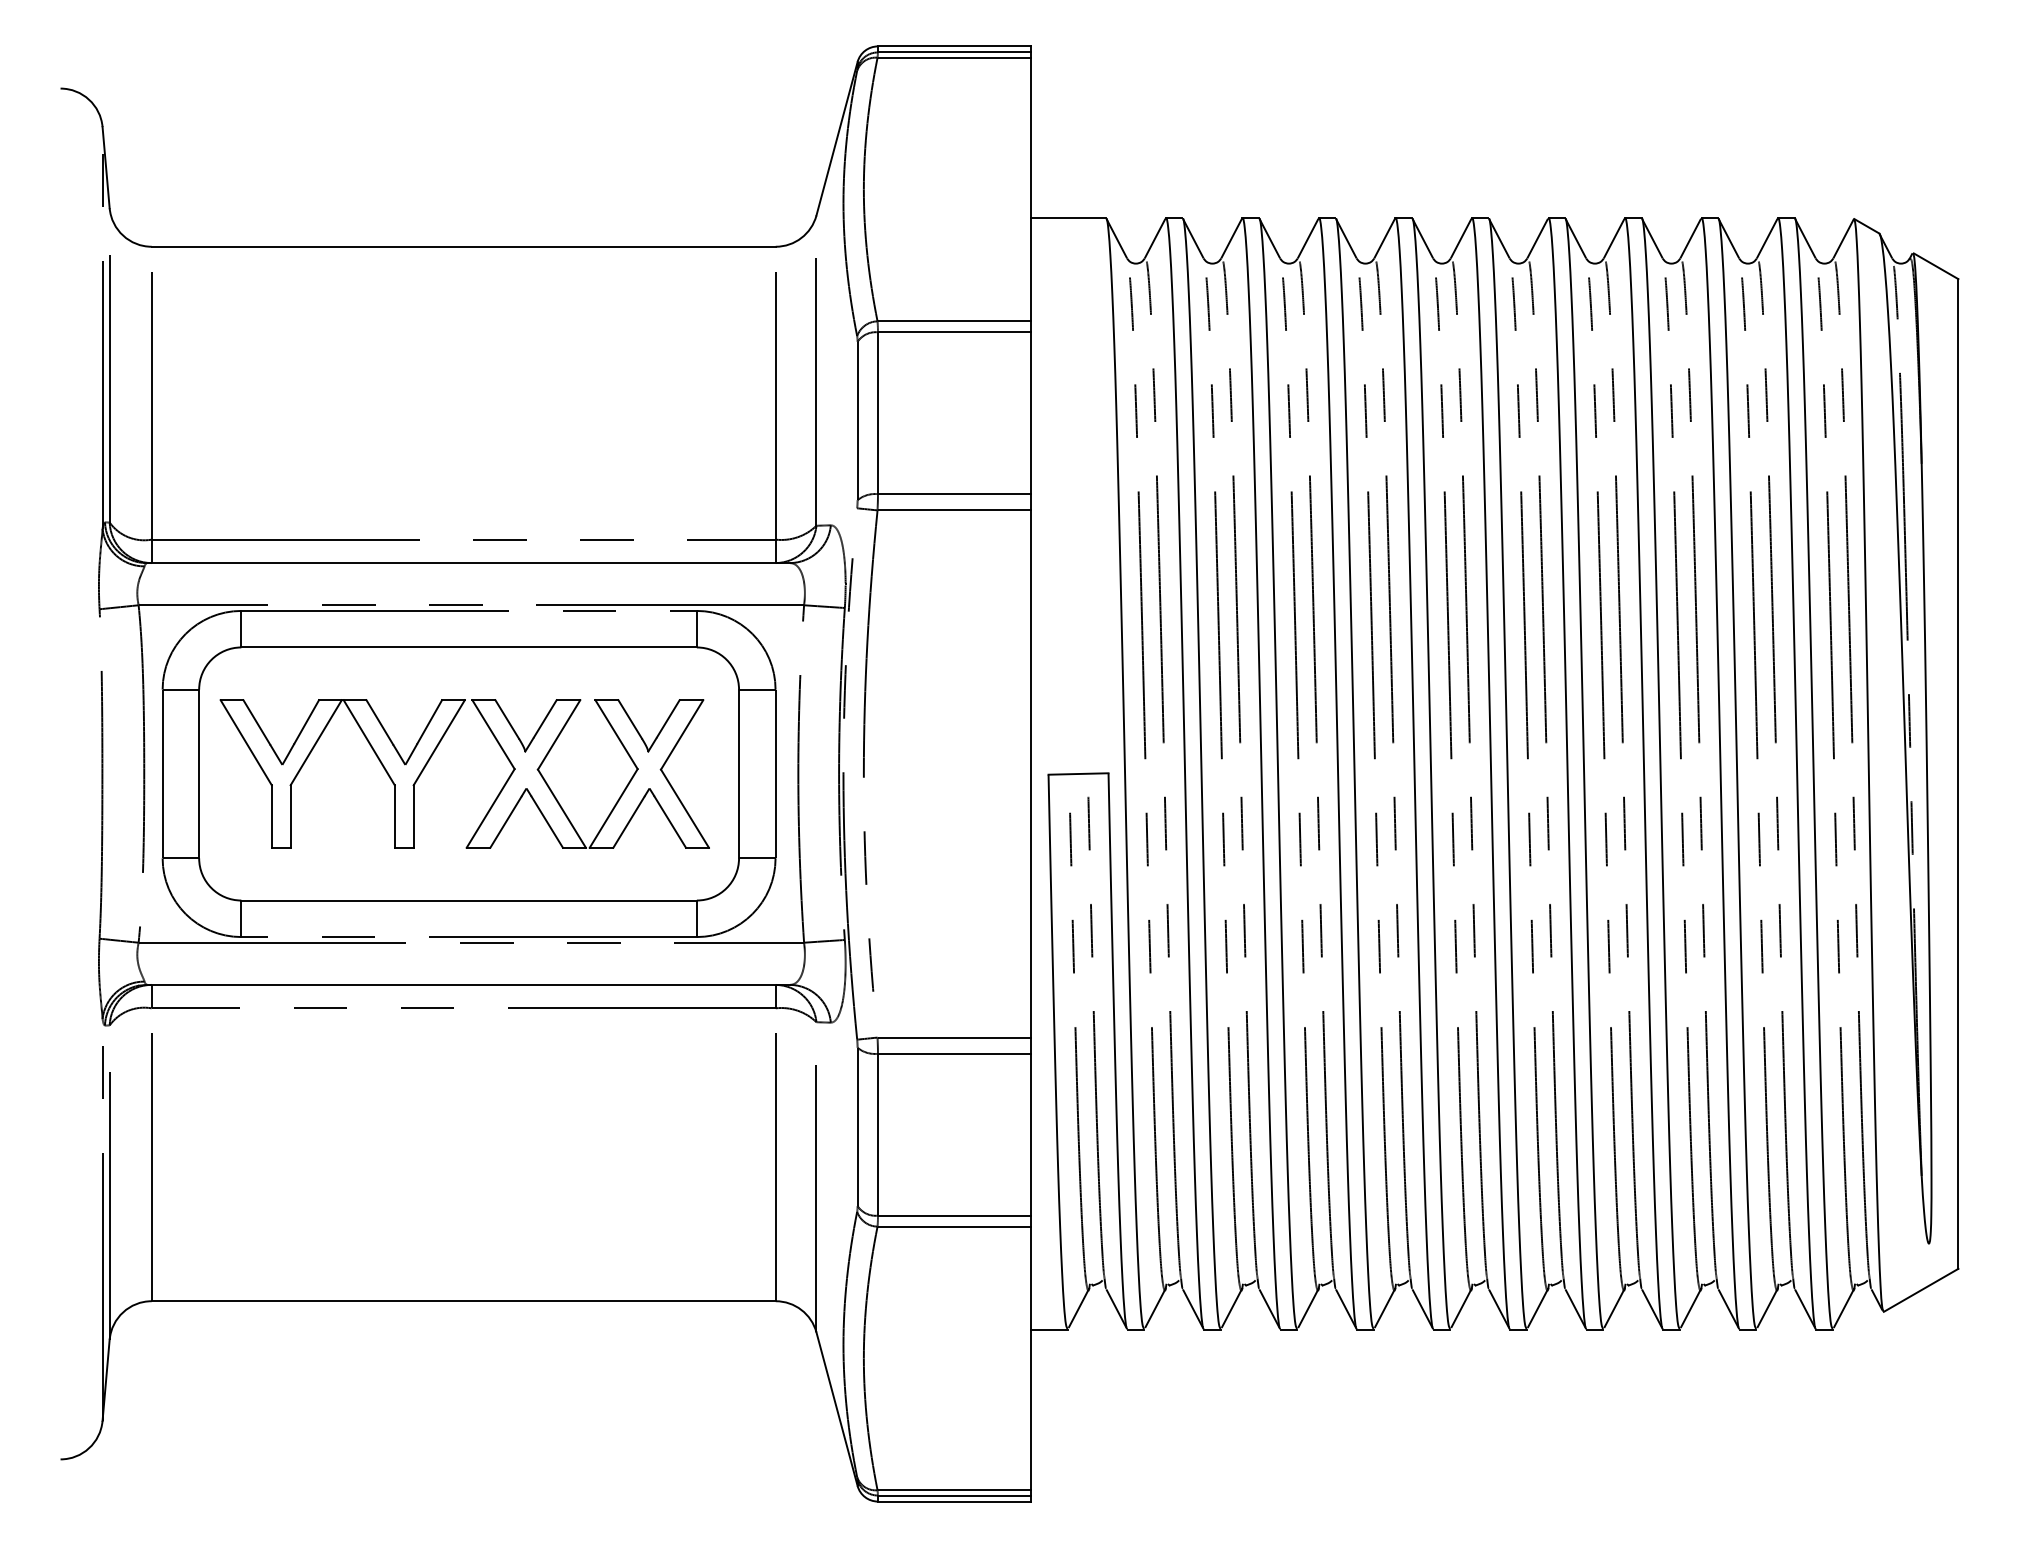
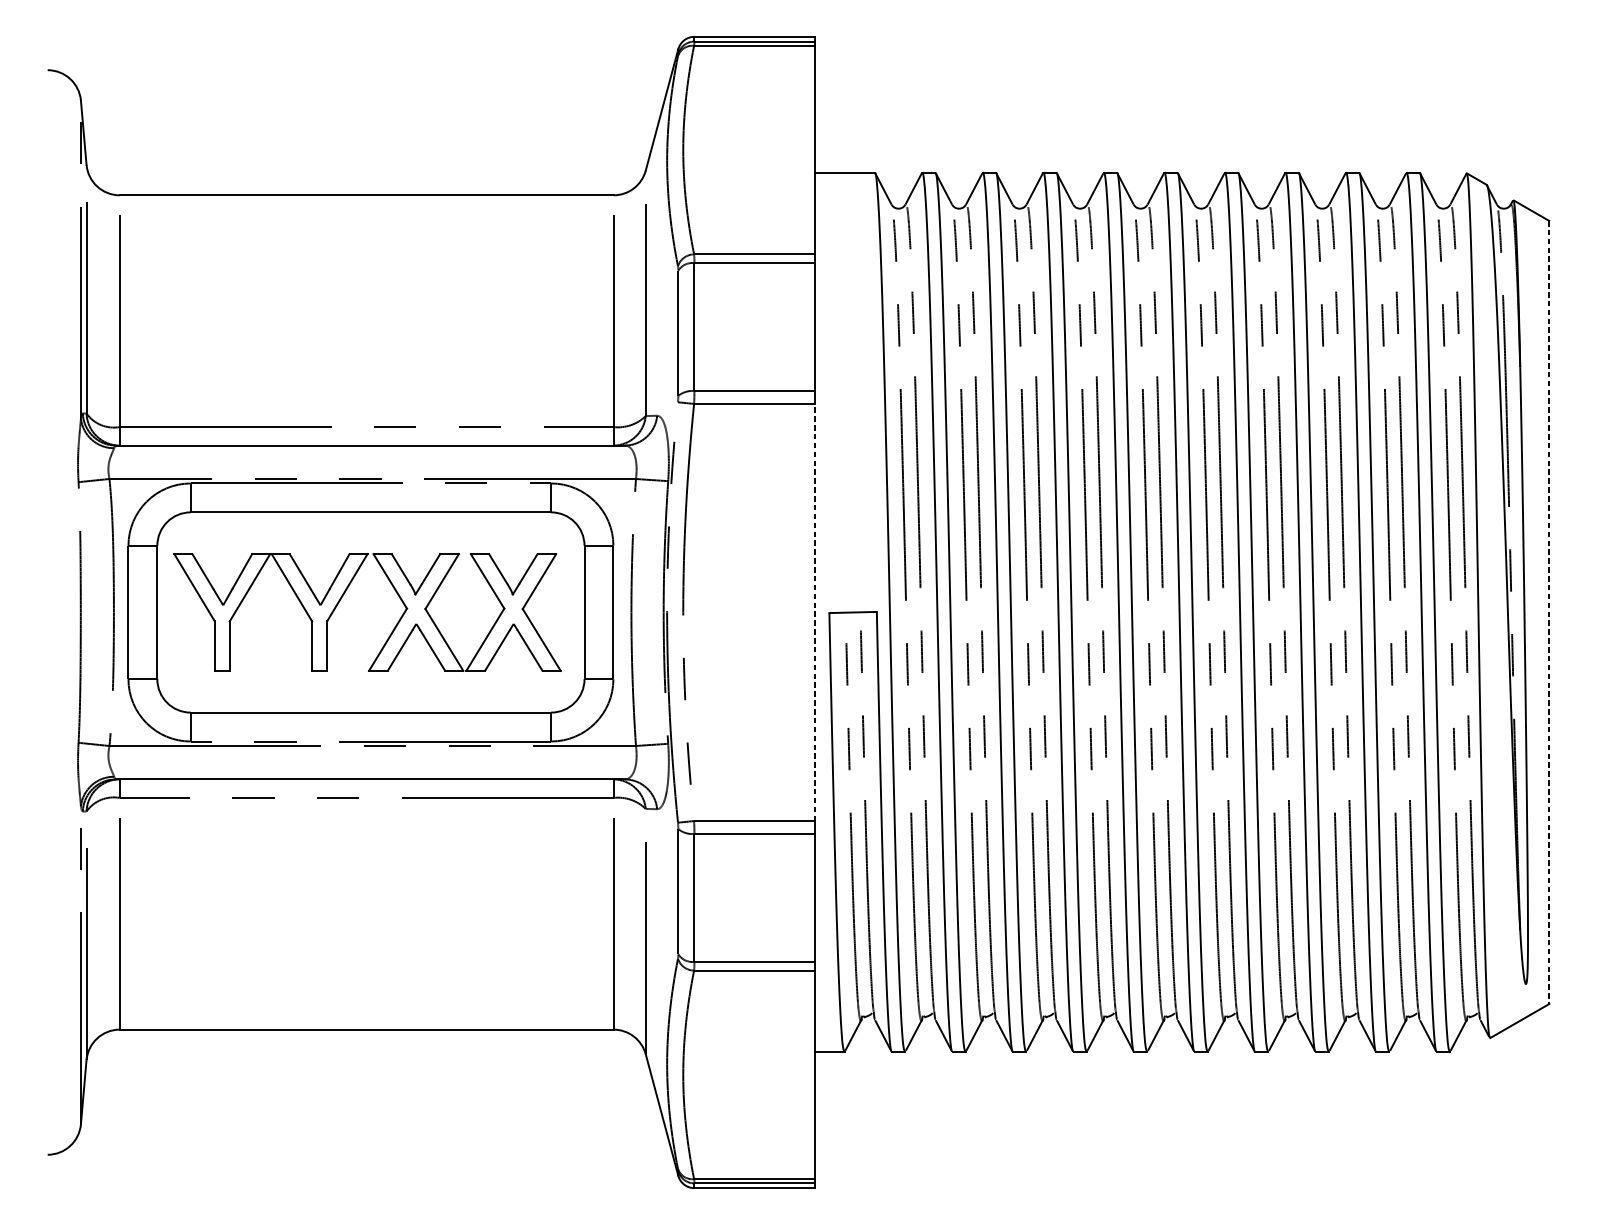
line: (1030, 774) -> (815, 612), solid -> dashed
line: (1958, 774) -> (1549, 612), solid -> dashed

